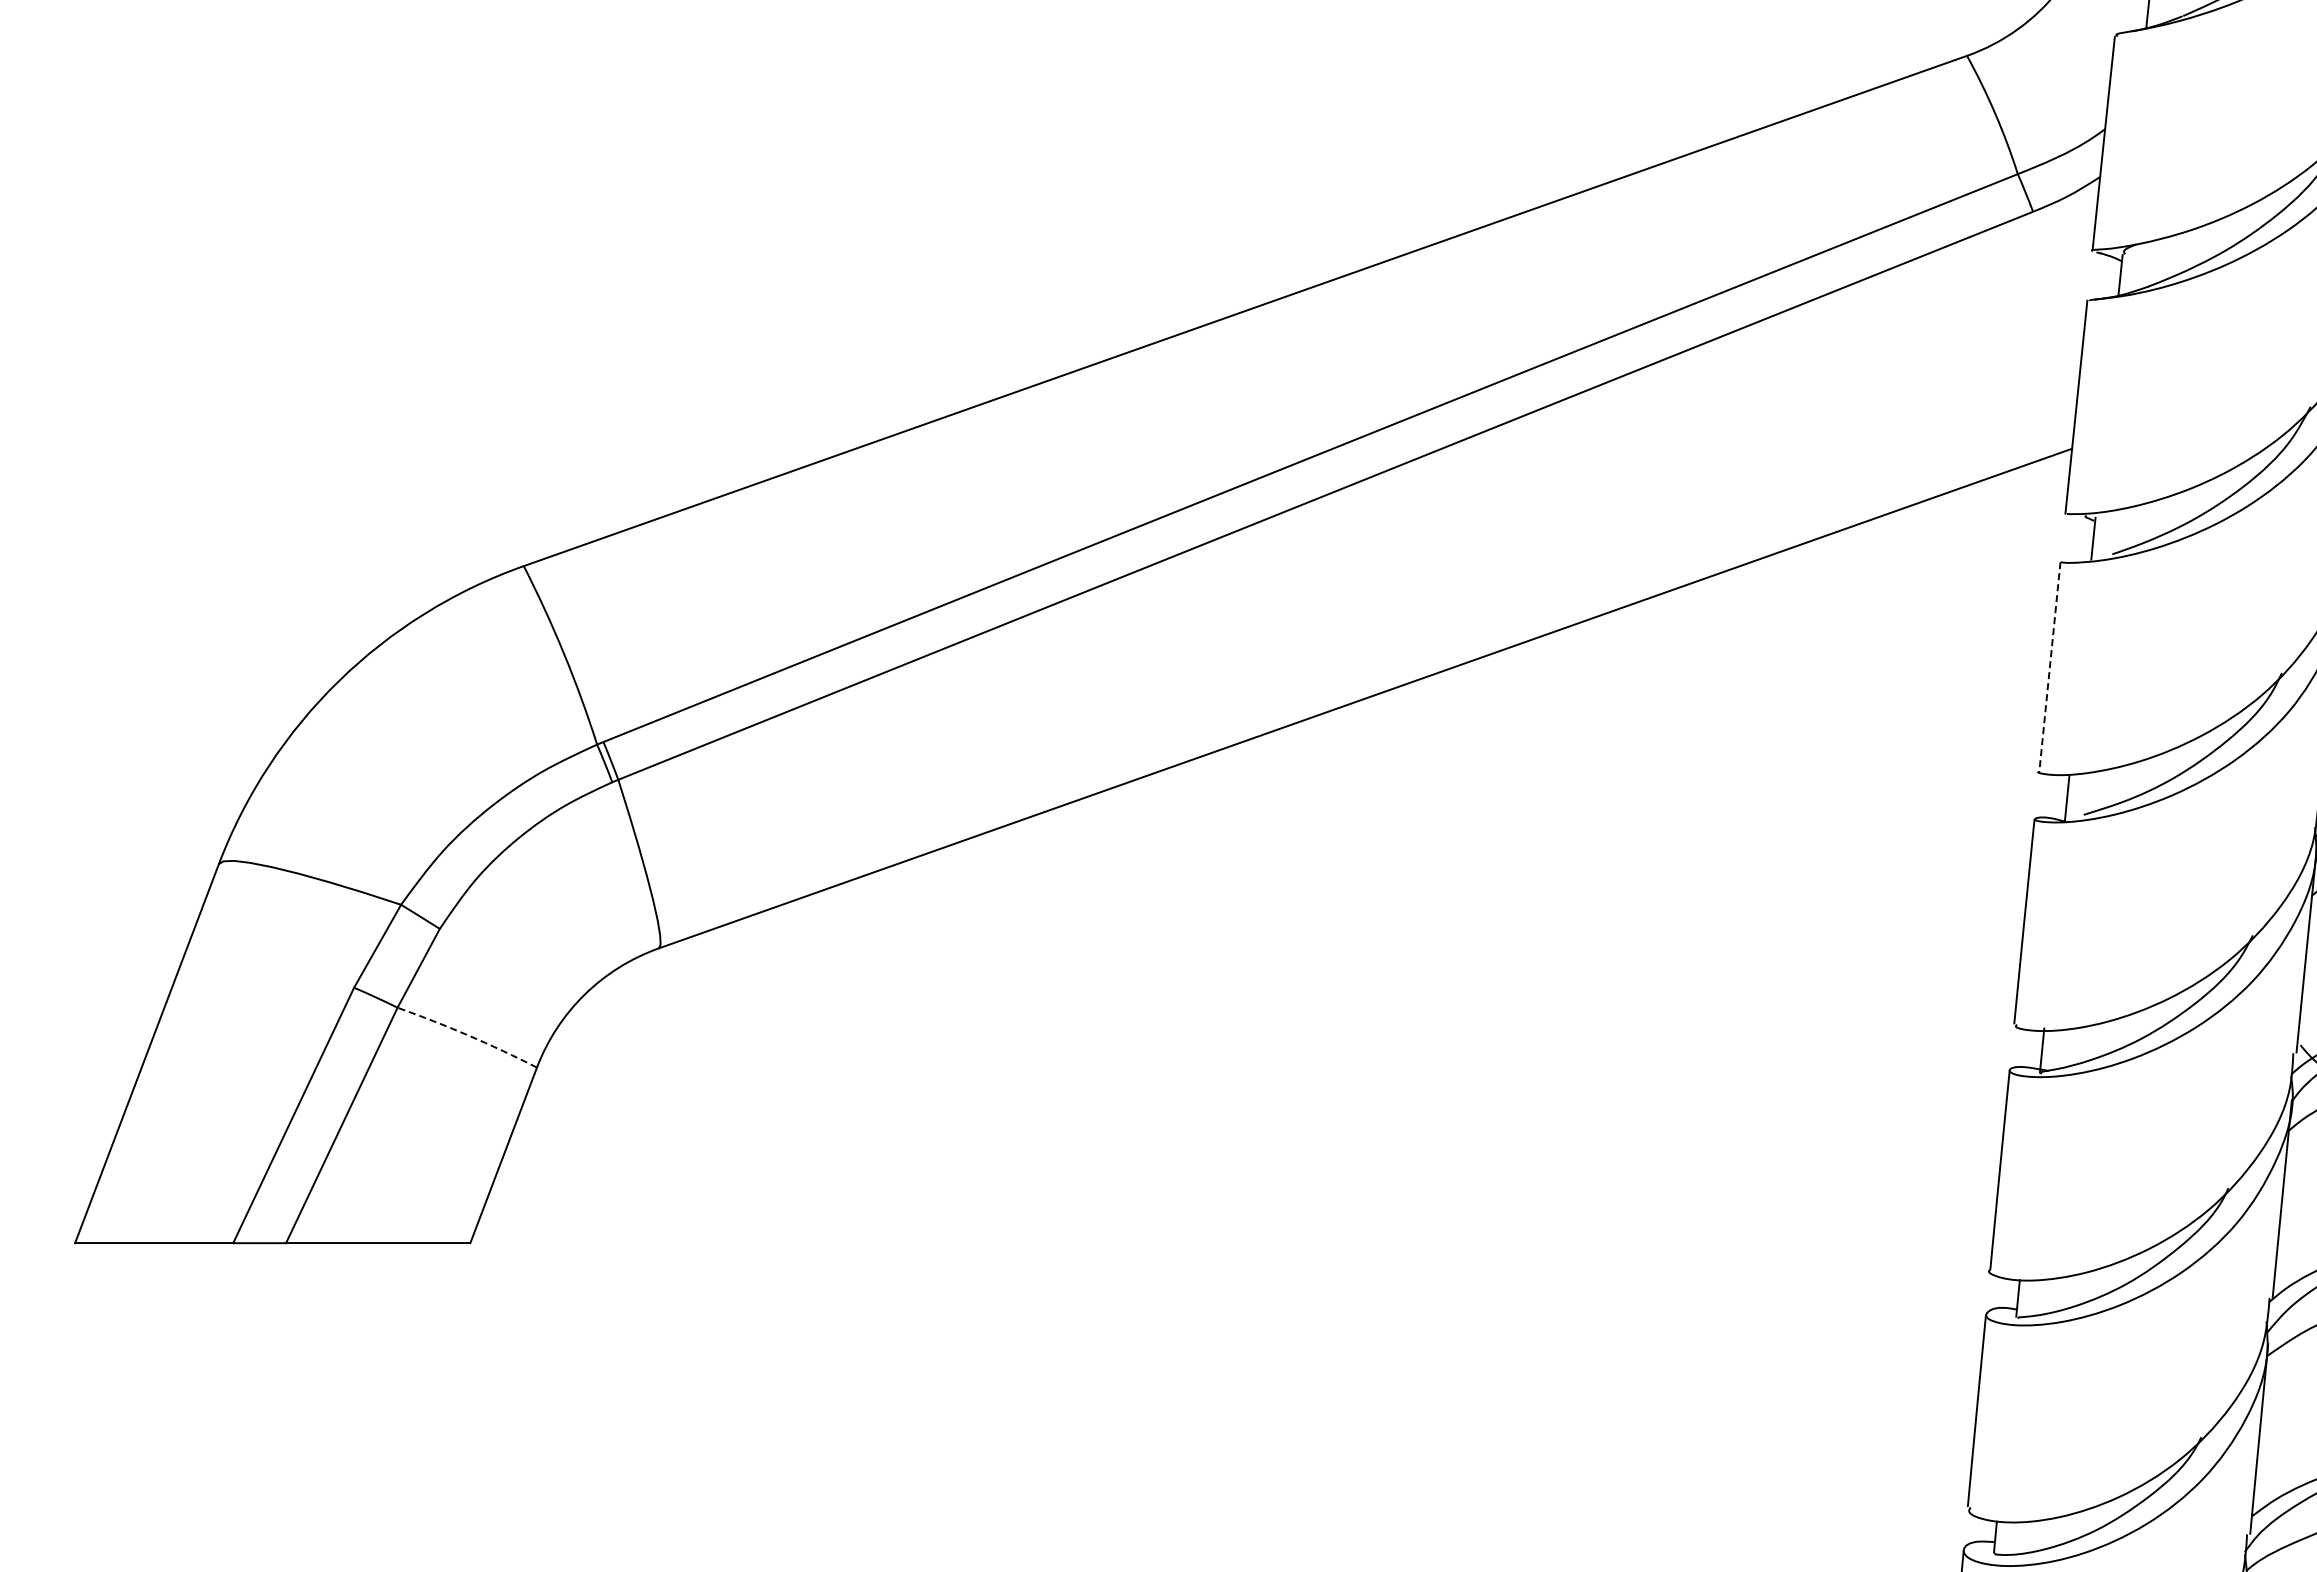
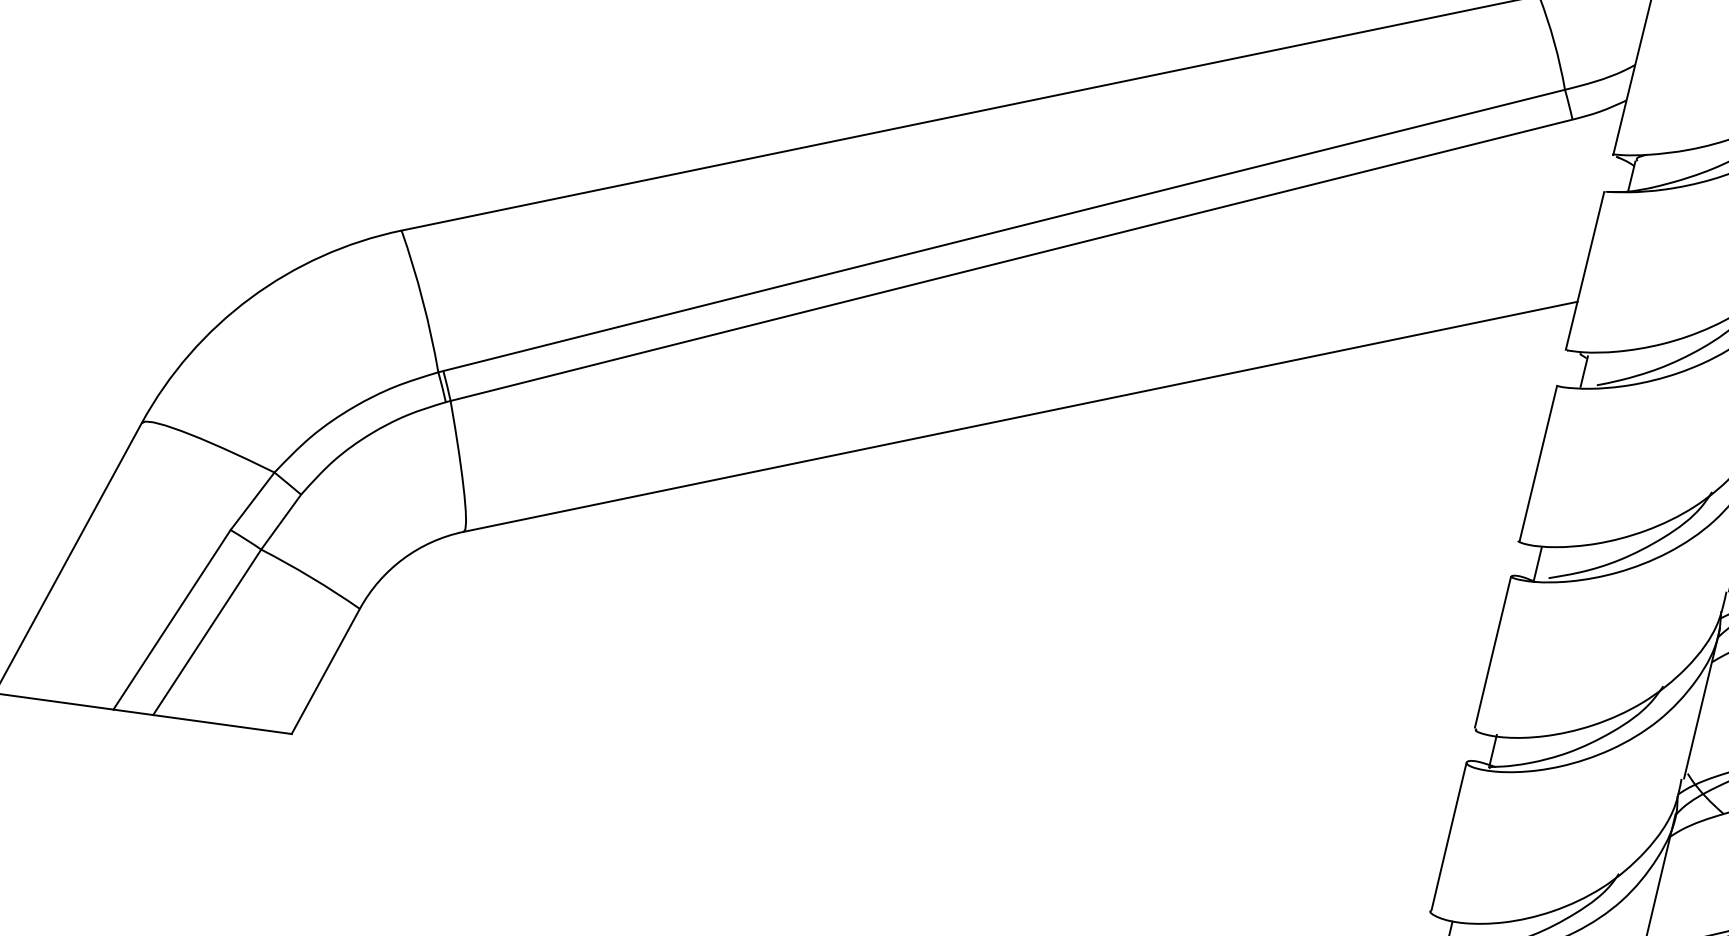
line: (2049, 667) -> (1537, 463), dashed -> solid
arc: (468, 1035) -> (311, 577), dashed -> solid

